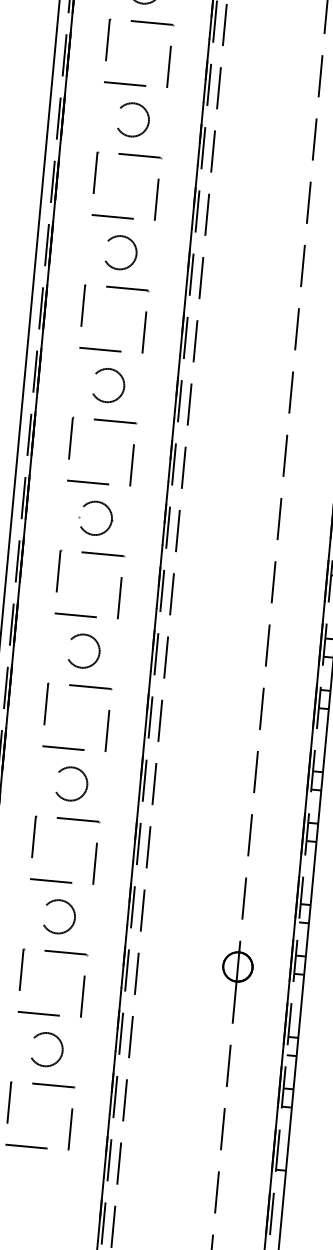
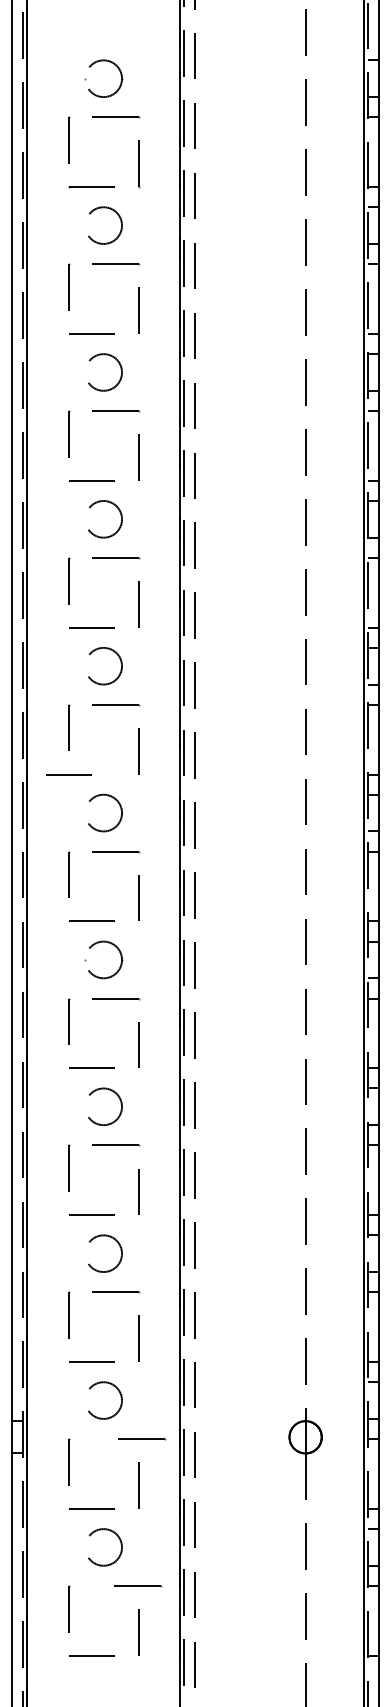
line: (99, 349) -> (68, 774), moved
line: (66, 953) -> (142, 1439), moved
line: (54, 1086) -> (138, 1586), moved

